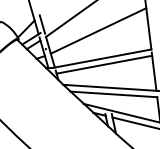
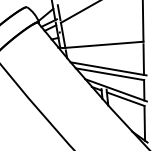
line: (97, 30) -> (102, 22), removed
line: (103, 64) -> (104, 49), removed

